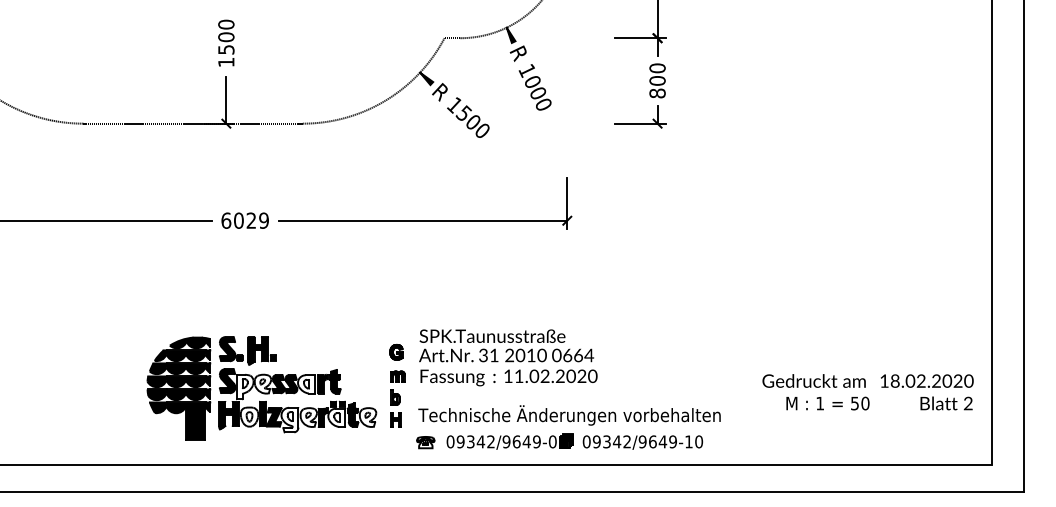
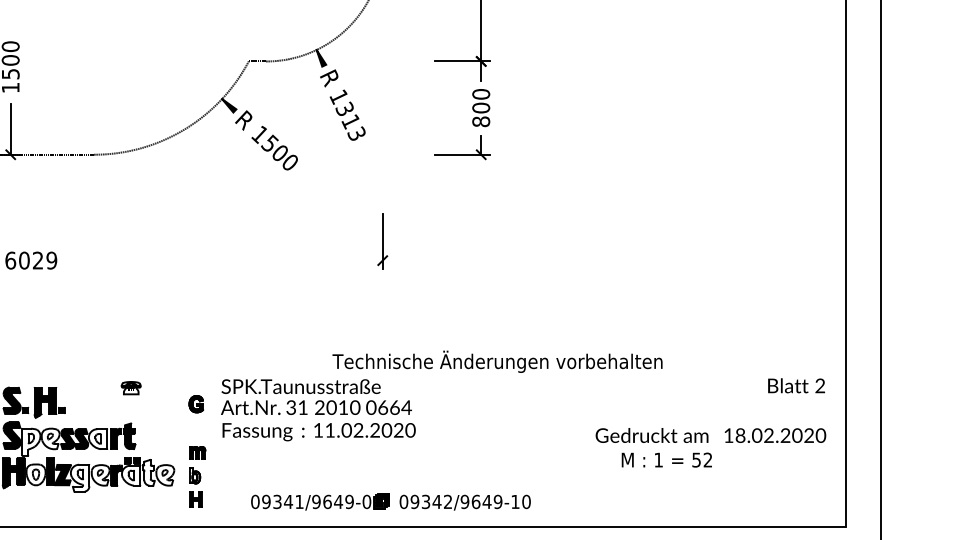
text: (537, 92) -> (350, 120), 1000 -> 1313
line: (422, 220) -> (224, 260), removed
part: (397, 398) -> (197, 476), moved
text: (865, 403) -> (708, 460), 50 -> 52
text: (946, 403) -> (796, 385), moved
fill: (352, 414) -> (148, 472), removed
text: (569, 415) -> (497, 361), moved
text: (490, 441) -> (298, 501), 09342/9649-0 -> 09341/9649-0
part: (425, 442) -> (130, 388), moved

